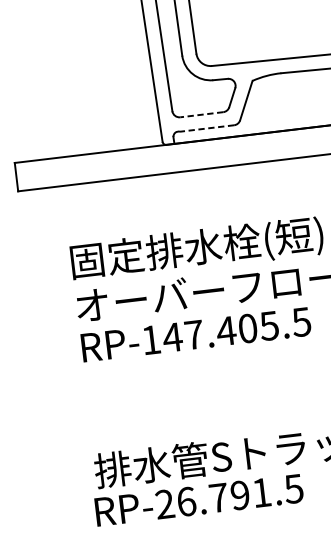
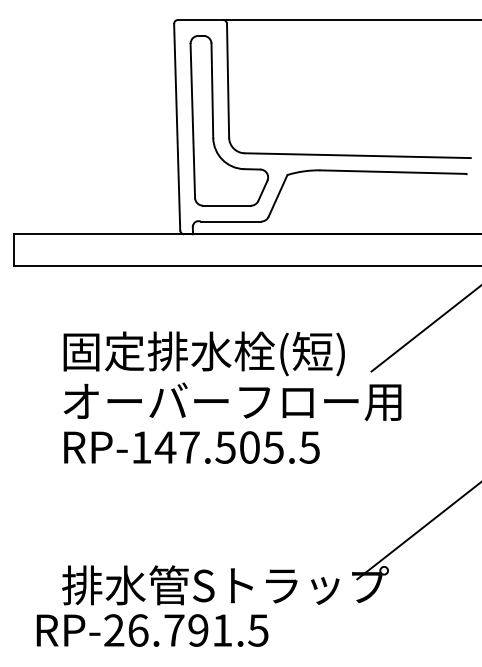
line: (201, 114) -> (226, 205), dashed -> solid
line: (206, 128) -> (230, 221), dashed -> solid
text: (226, 331) -> (225, 447), RP-147.405.5 -> RP-147.505.5
text: (199, 500) -> (152, 630), moved

